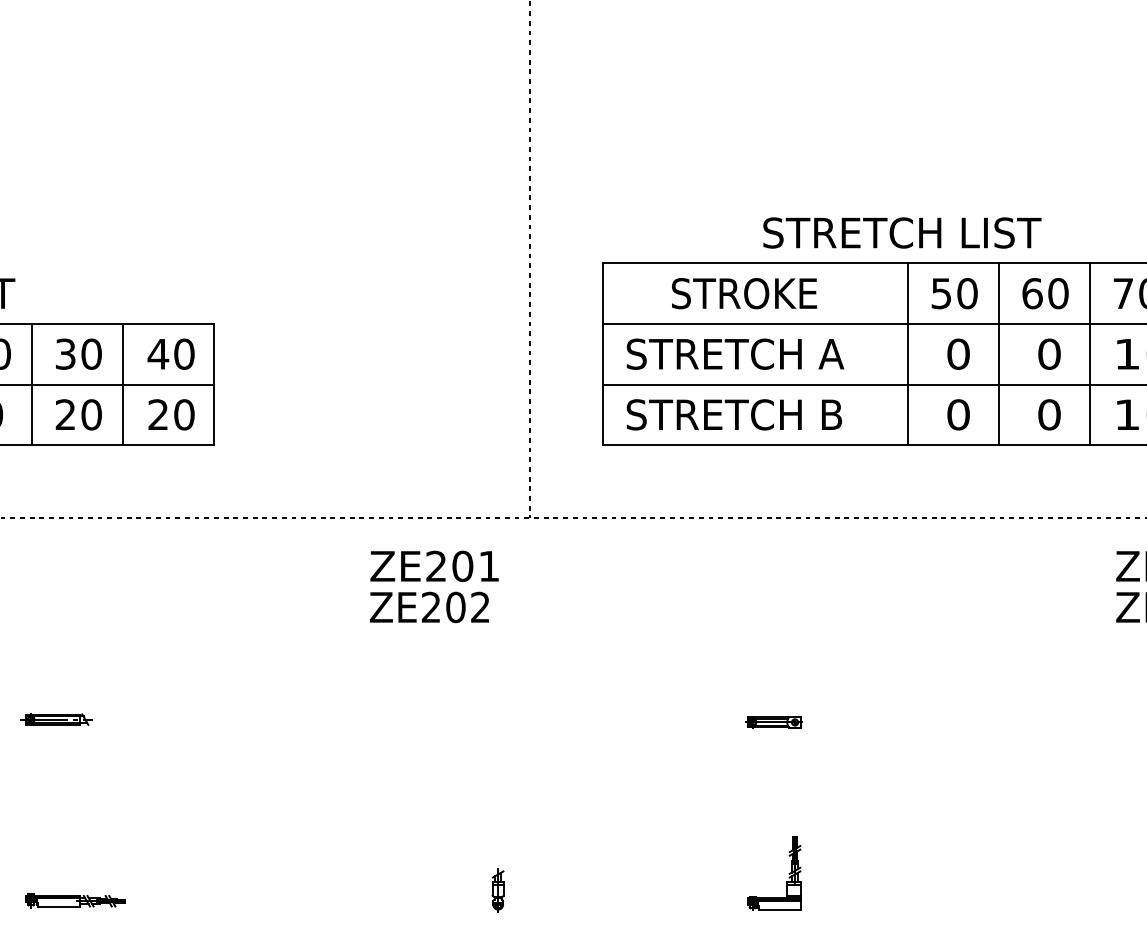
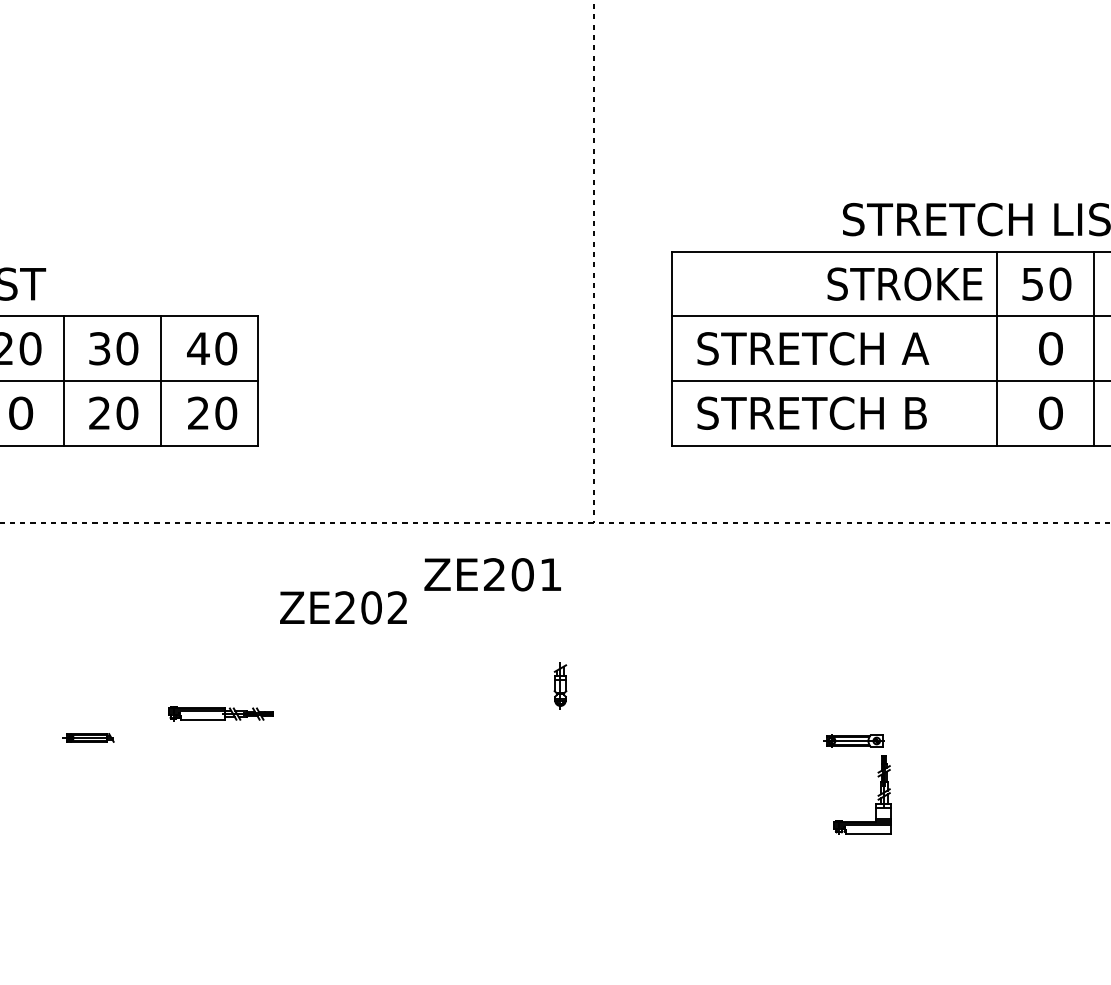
text: (744, 293) -> (904, 284), moved
text: (429, 607) -> (343, 607), moved
part: (56, 719) -> (89, 737), size x0.7
part: (788, 873) -> (877, 795), moved
part: (497, 890) -> (559, 685), moved
part: (75, 900) -> (220, 713), moved

